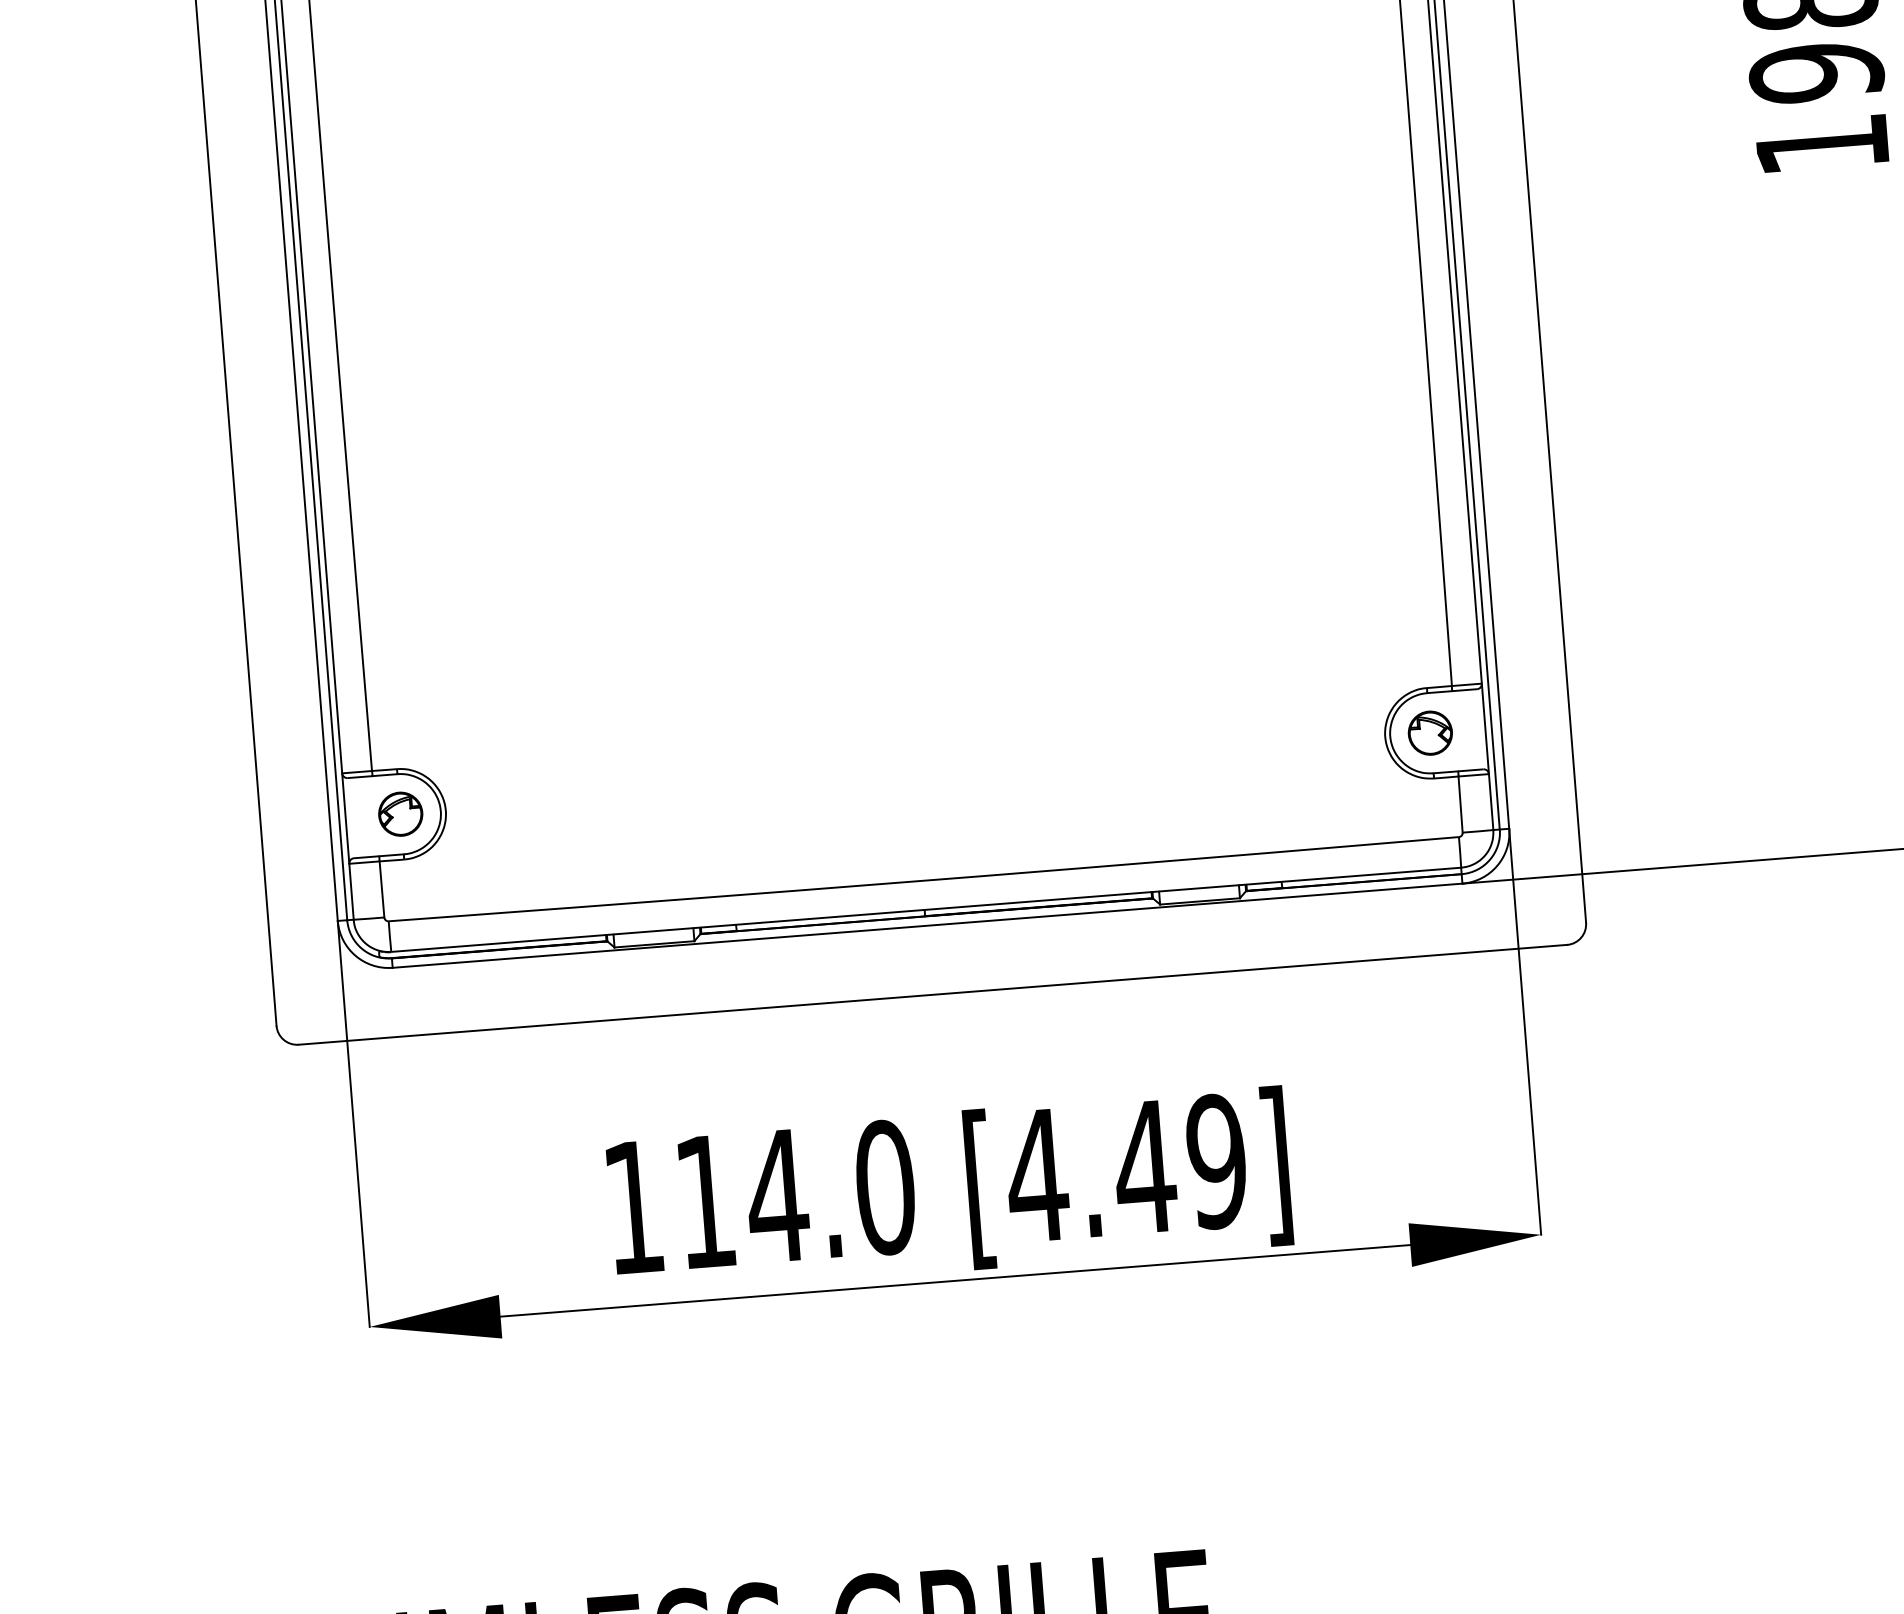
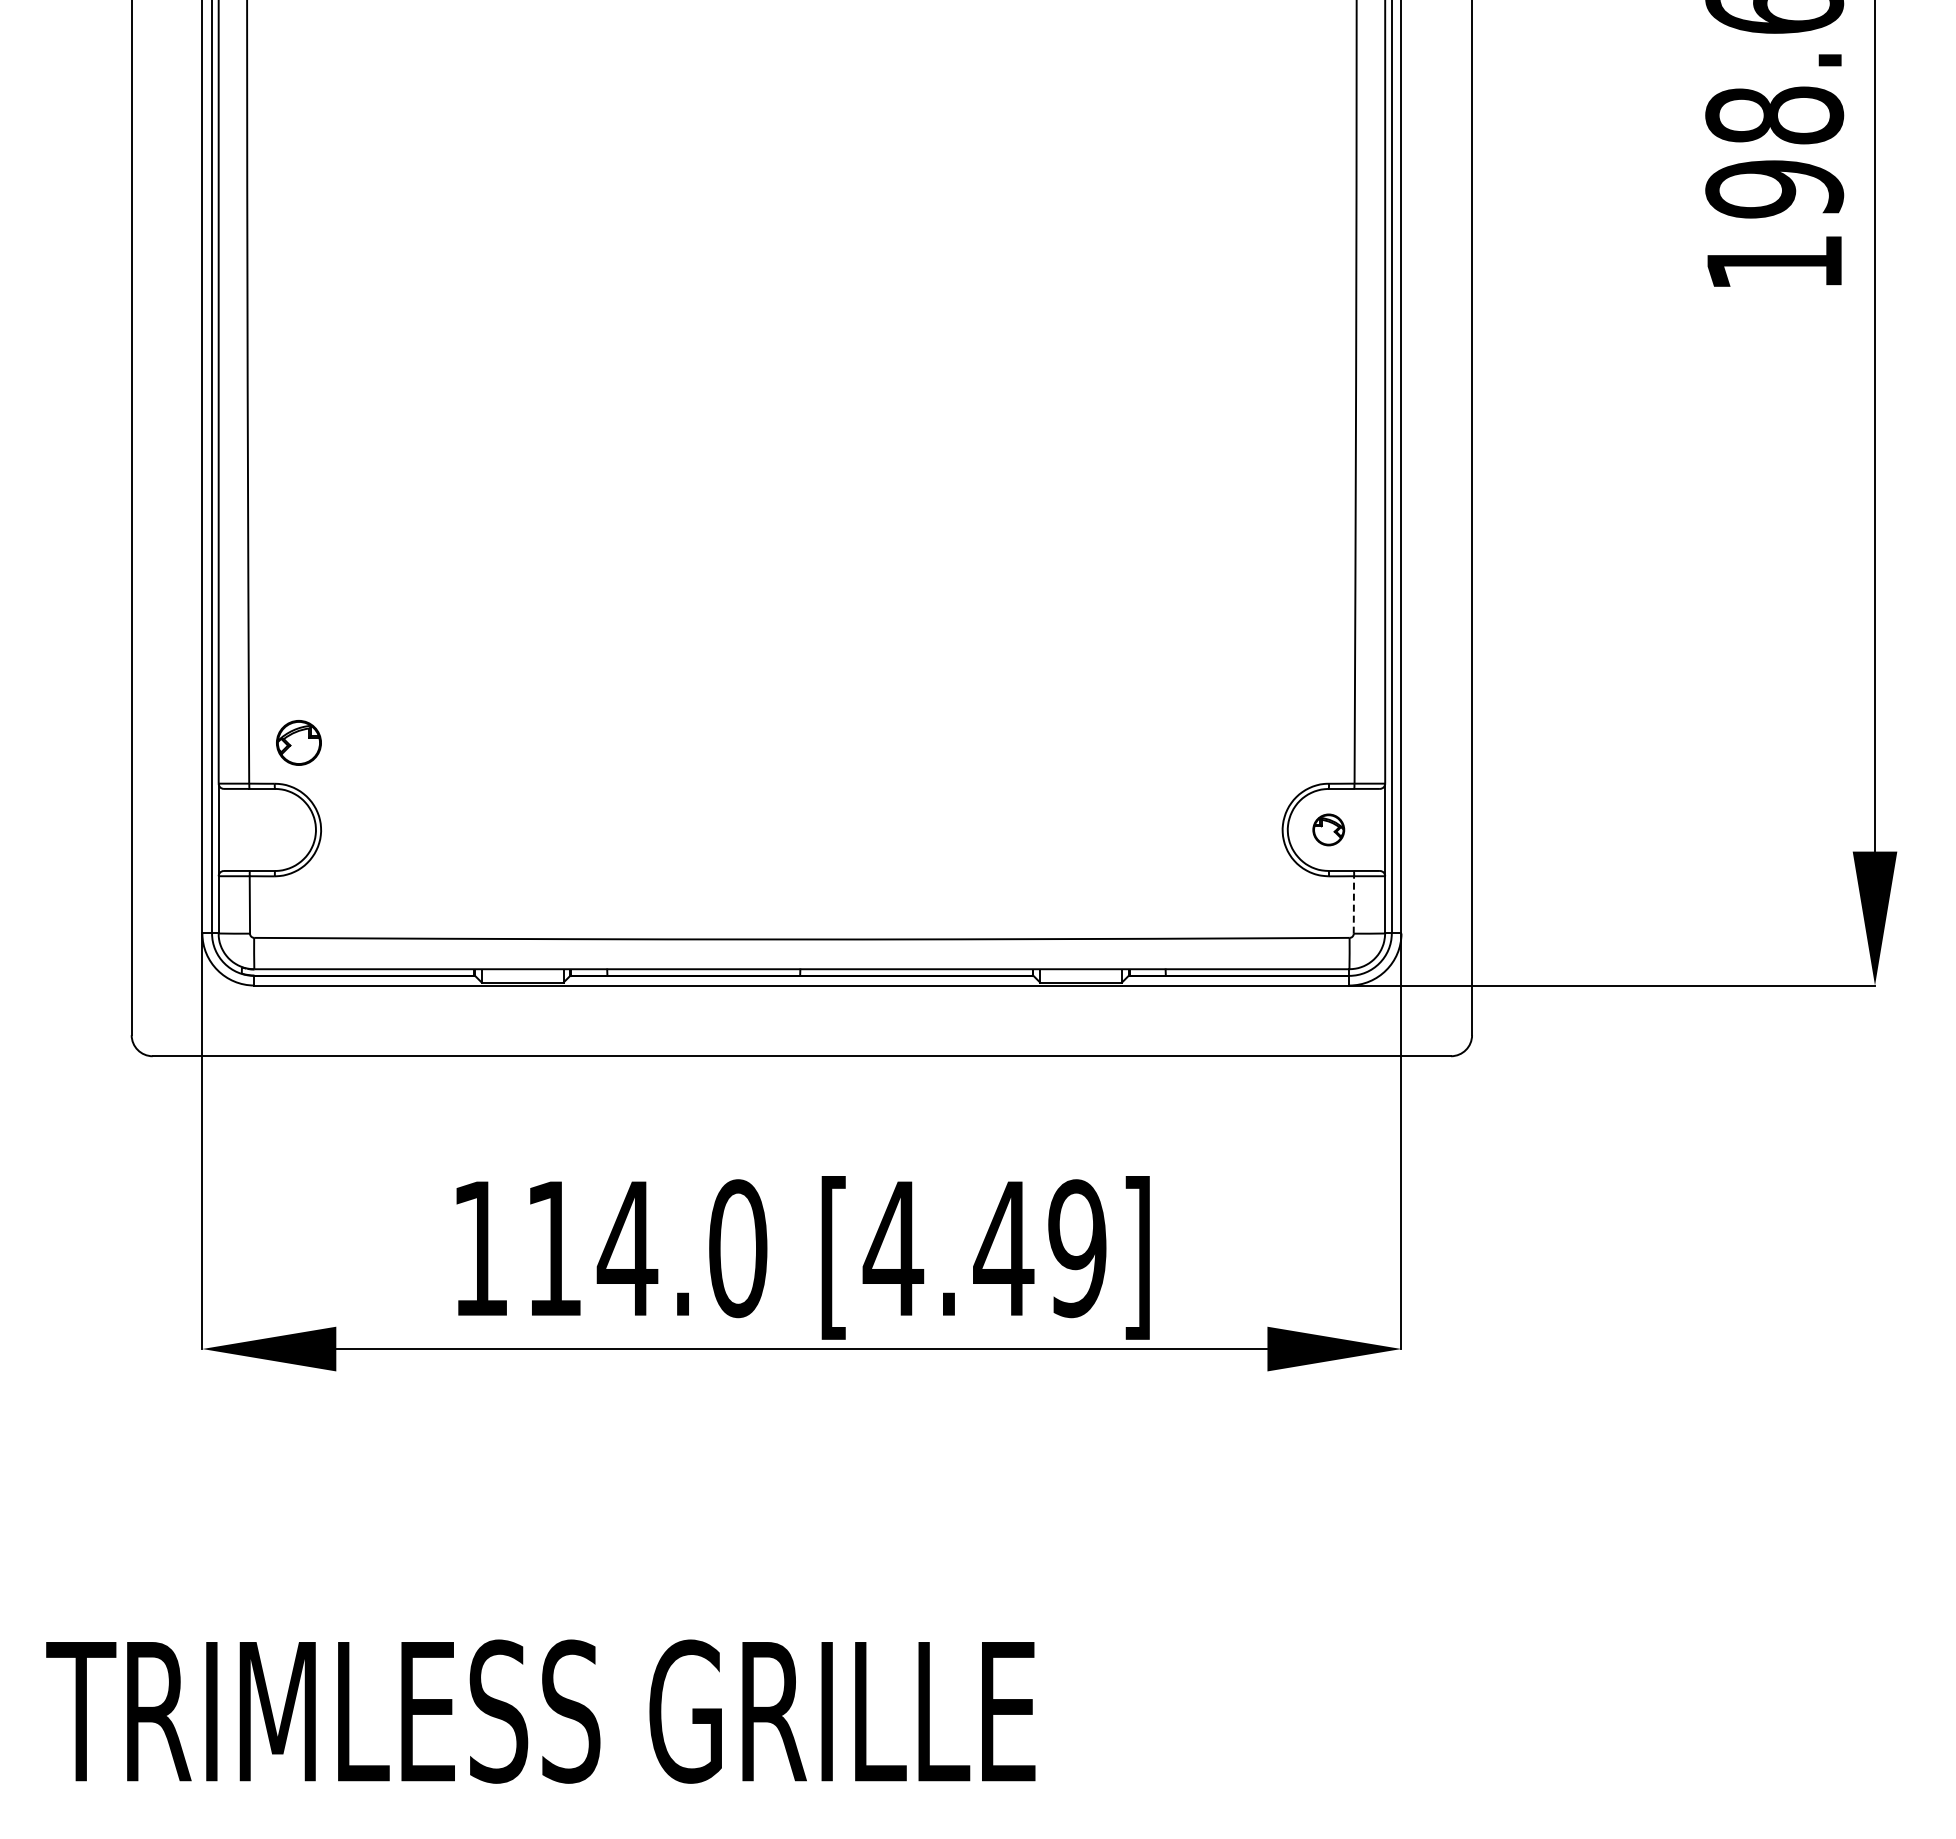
part: (1429, 732) -> (1328, 829), size x0.7
line: (1460, 804) -> (1353, 904), solid -> dashed
part: (400, 813) -> (298, 742), moved

